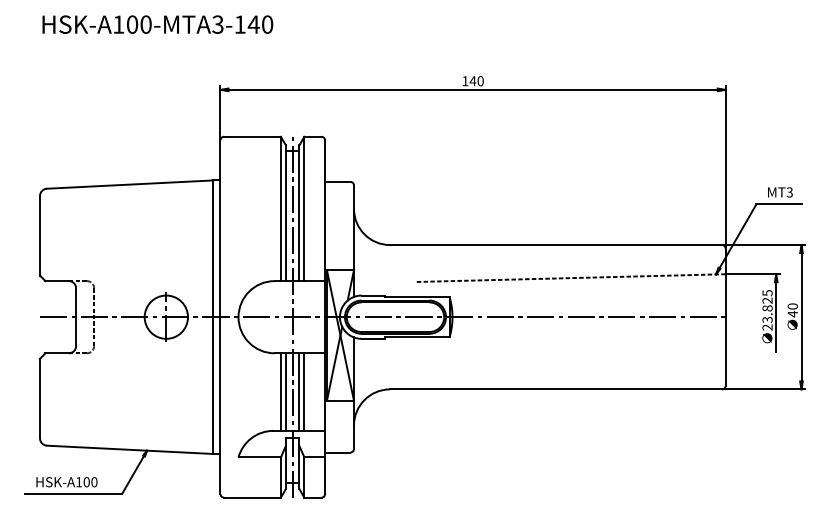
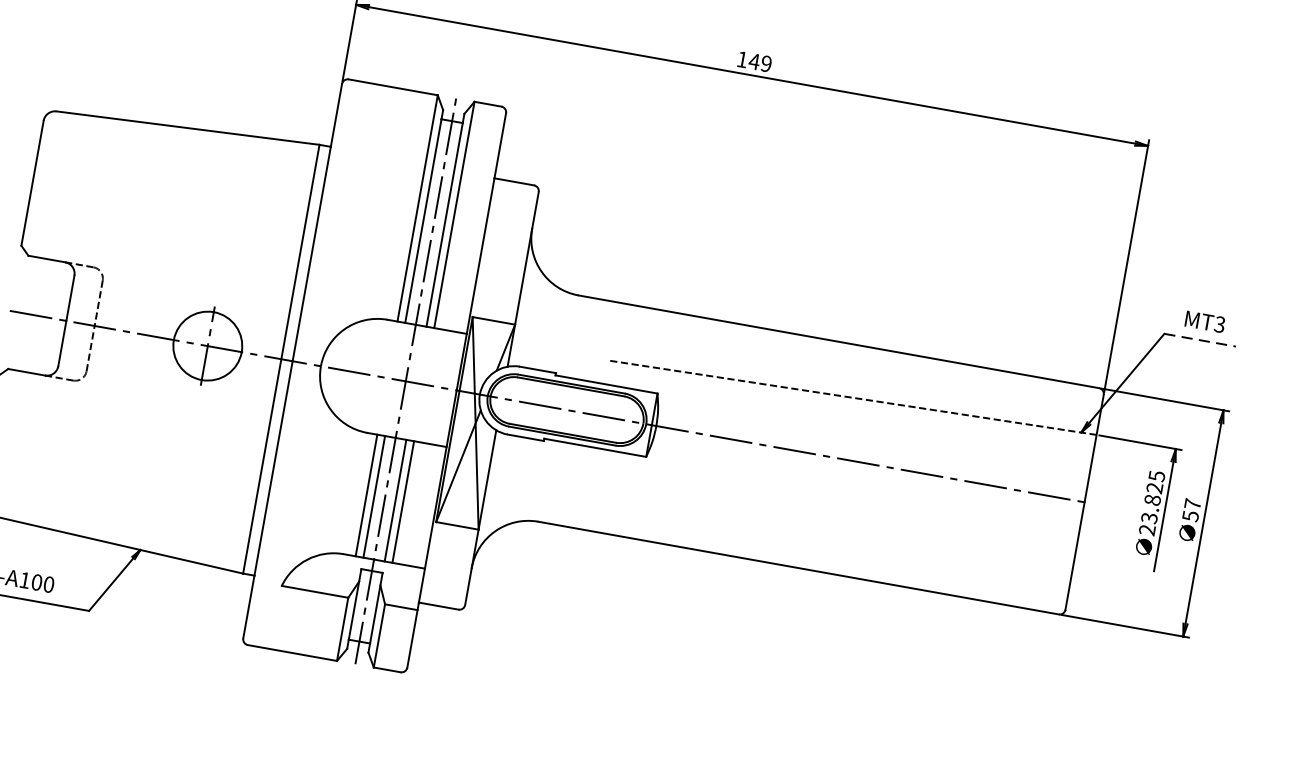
text: (480, 81) -> (766, 64), 140 -> 149
line: (779, 204) -> (1200, 340), solid -> dashed
text: (792, 310) -> (1191, 510), 40 -> 57

